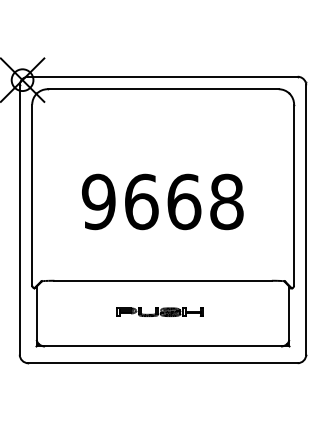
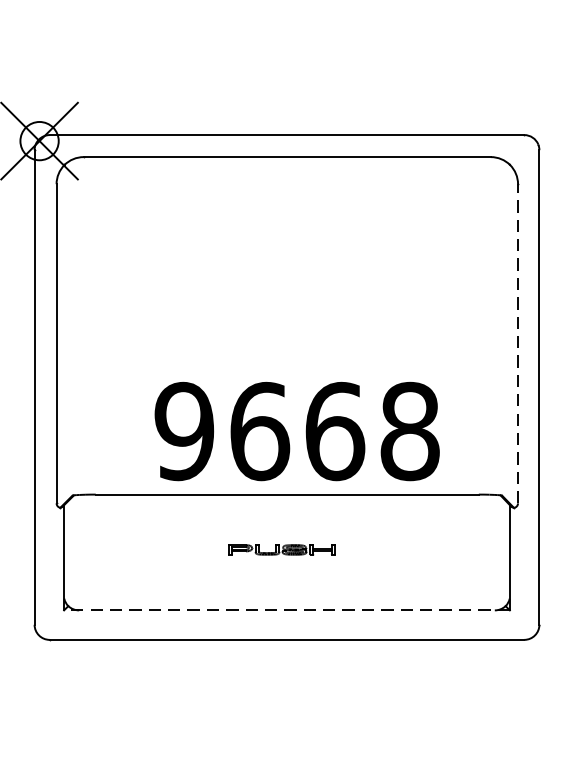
line: (294, 195) -> (518, 344), solid -> dashed
text: (162, 201) -> (296, 430), moved
part: (159, 311) -> (280, 548), size x0.7
line: (162, 346) -> (286, 610), solid -> dashed

